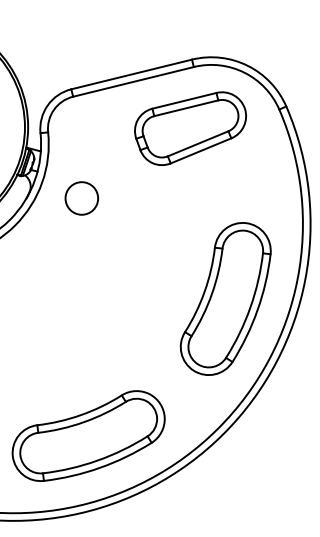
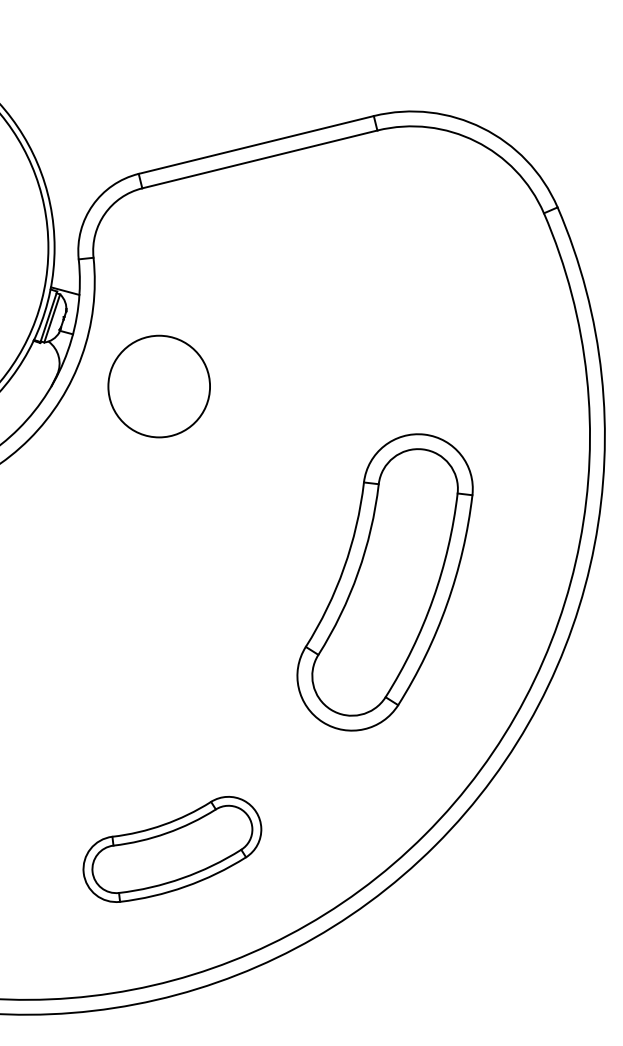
part: (190, 128) -> (370, 250), removed
circle: (81, 198) -> (158, 386), size x1.6
part: (225, 298) -> (384, 581), moved
part: (88, 435) -> (172, 848), size x0.6

